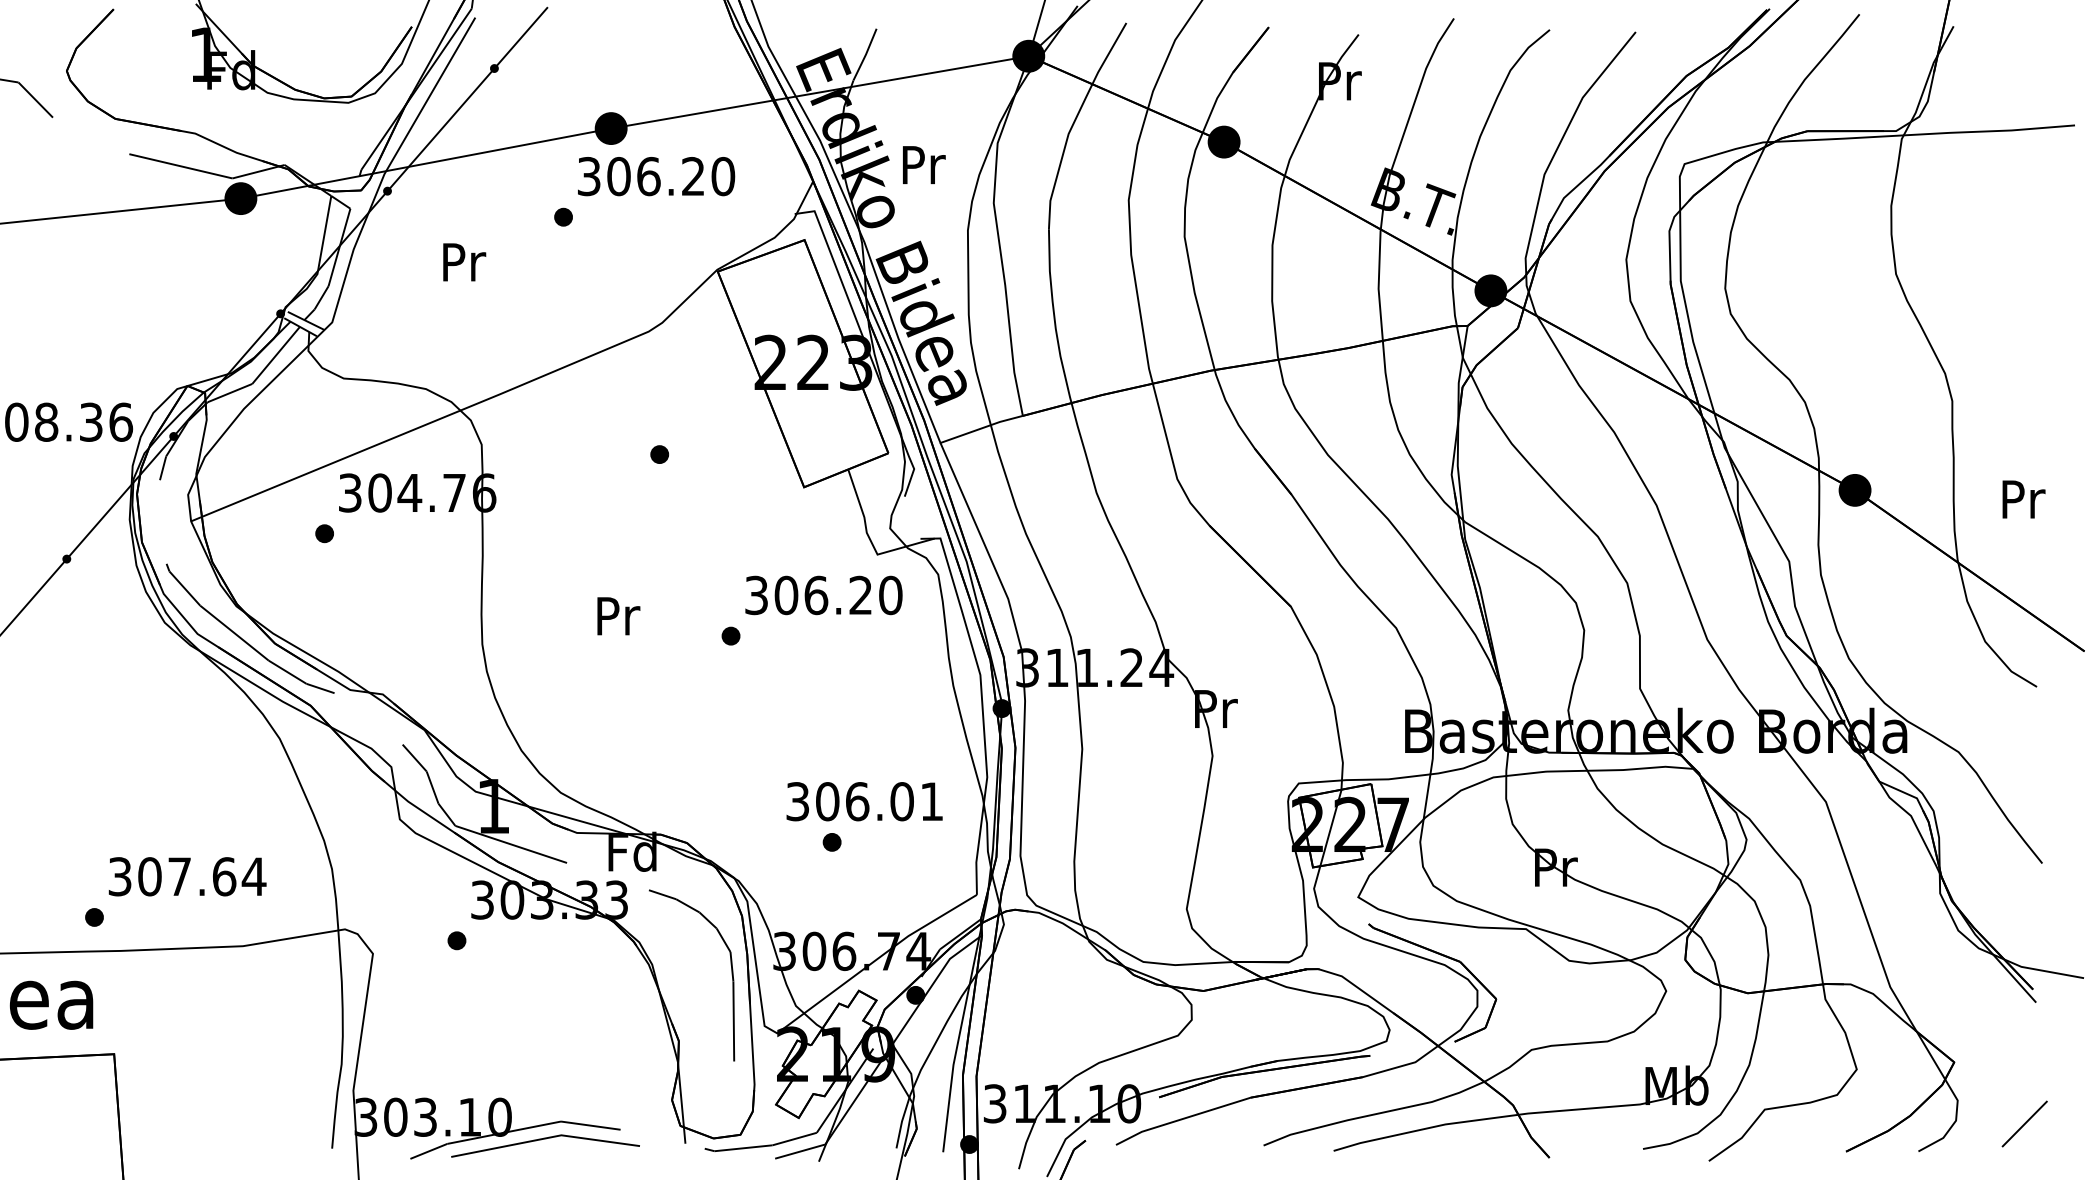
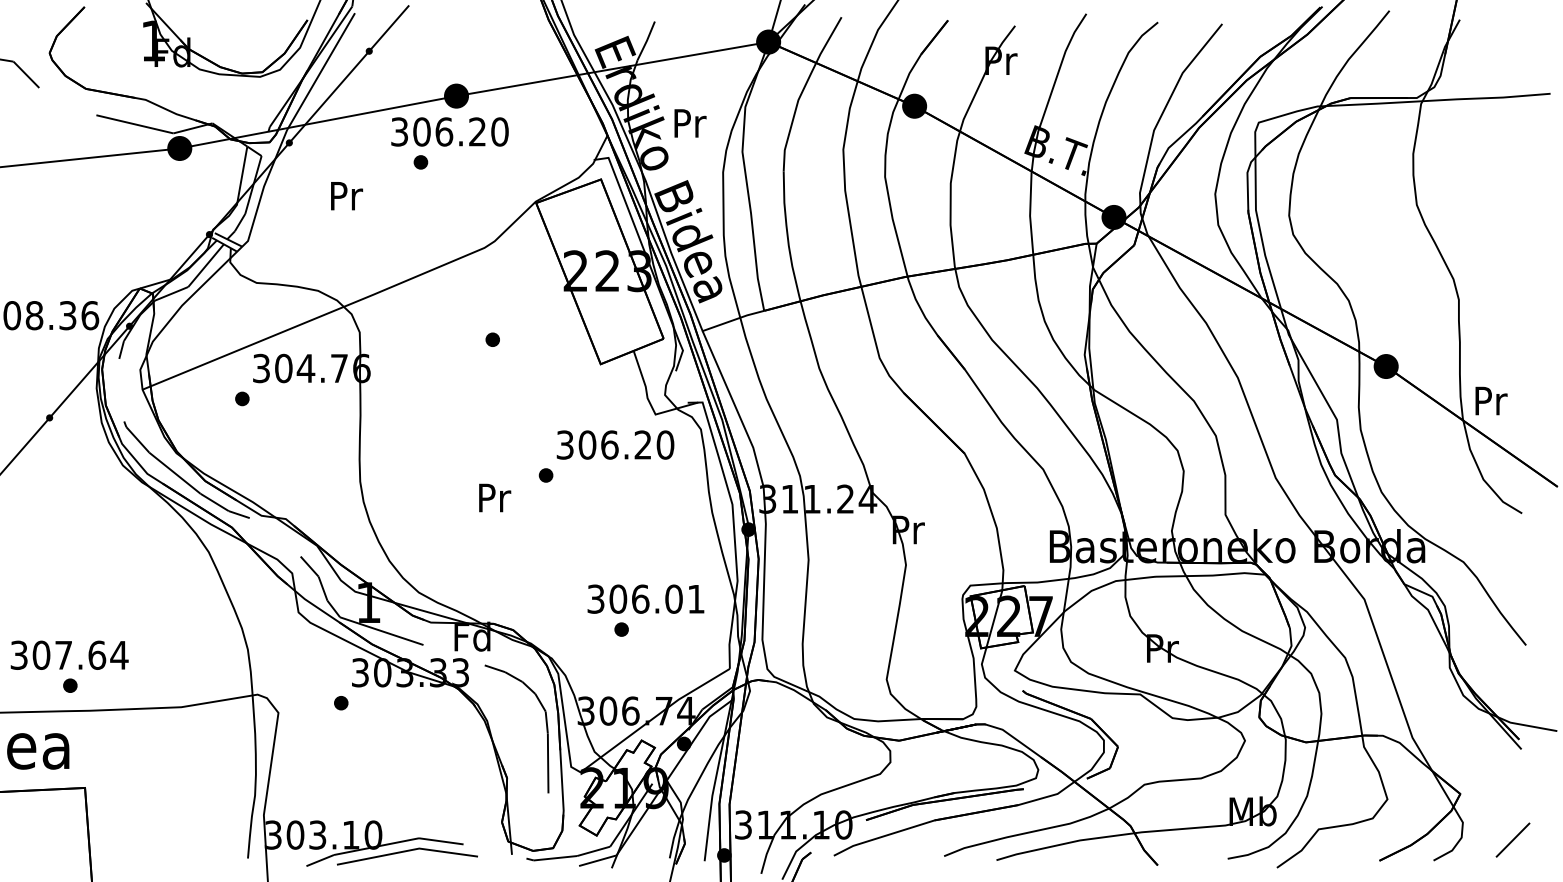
text: (656, 176) -> (450, 131), moved
text: (2023, 499) -> (1491, 401), moved
text: (618, 616) -> (494, 498), moved
text: (187, 876) -> (69, 655), moved

